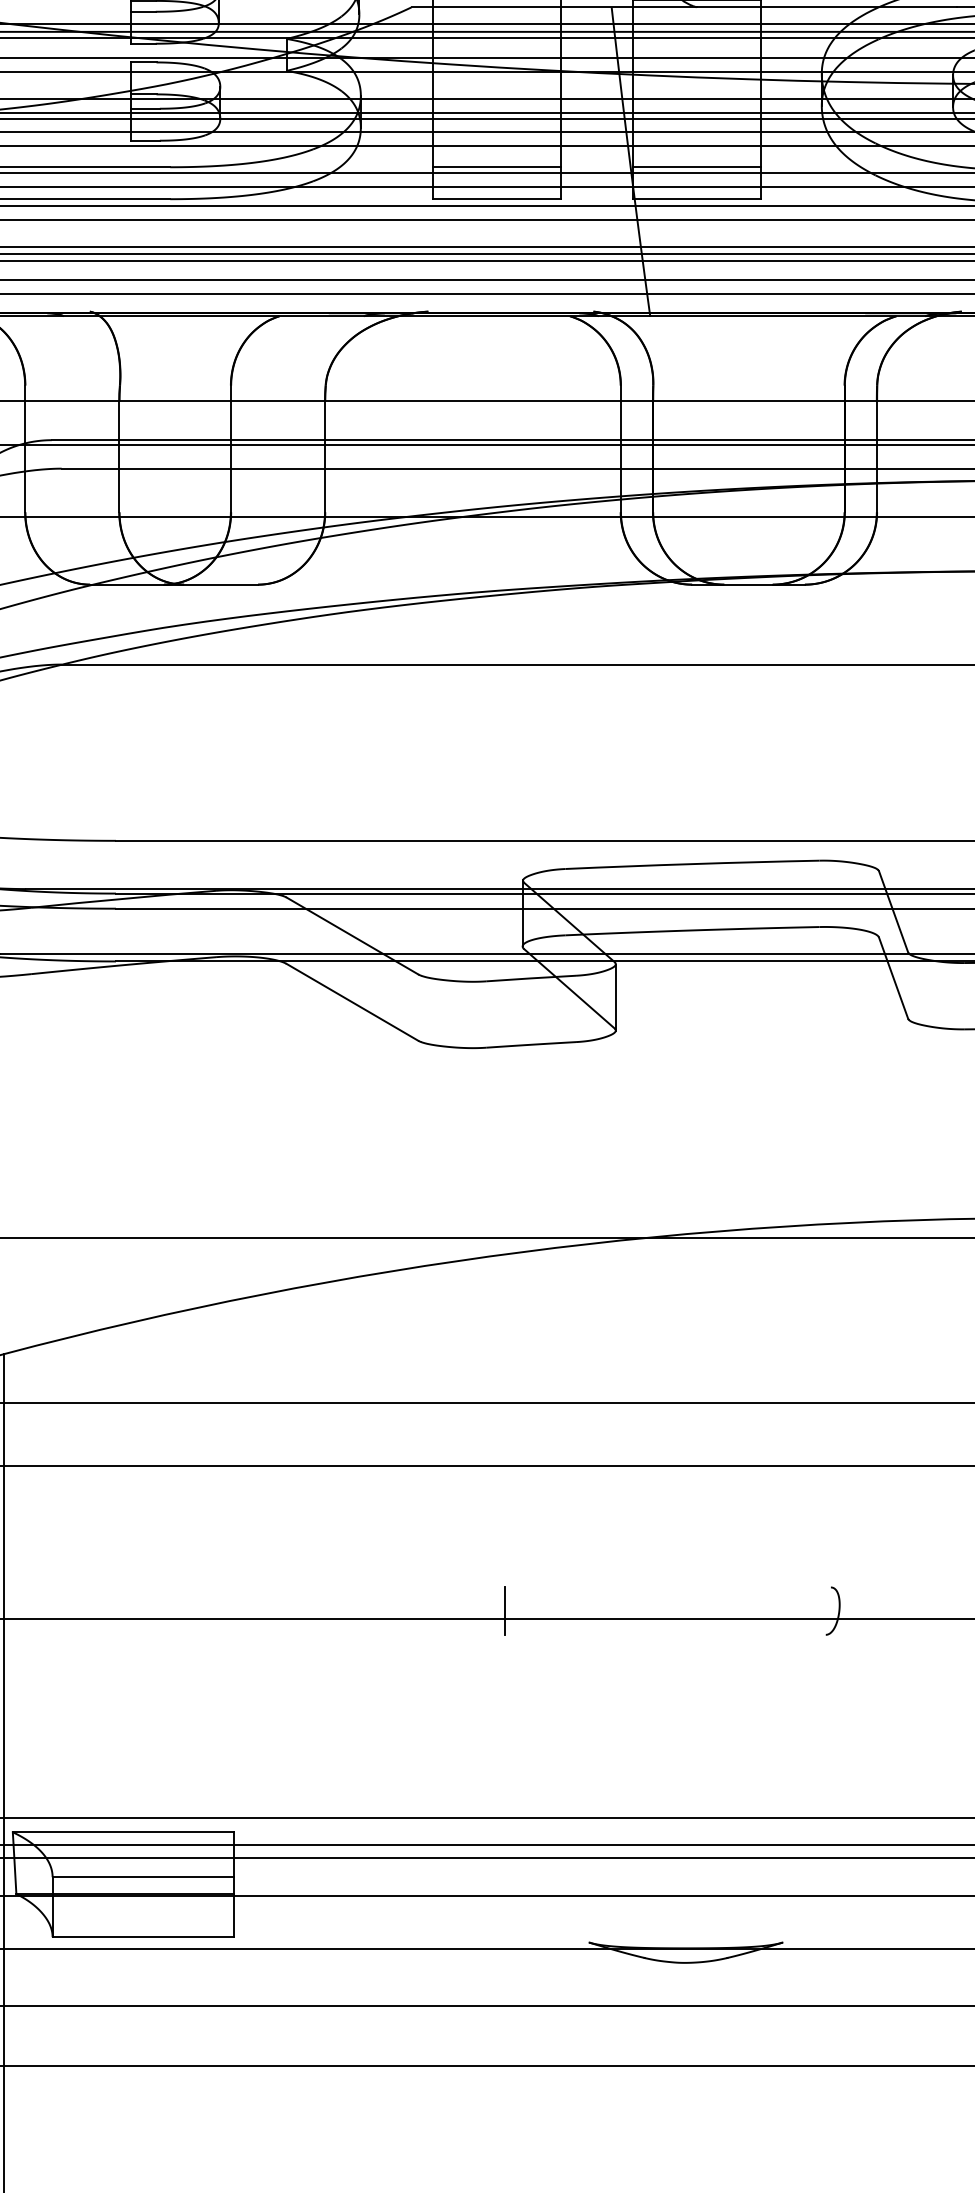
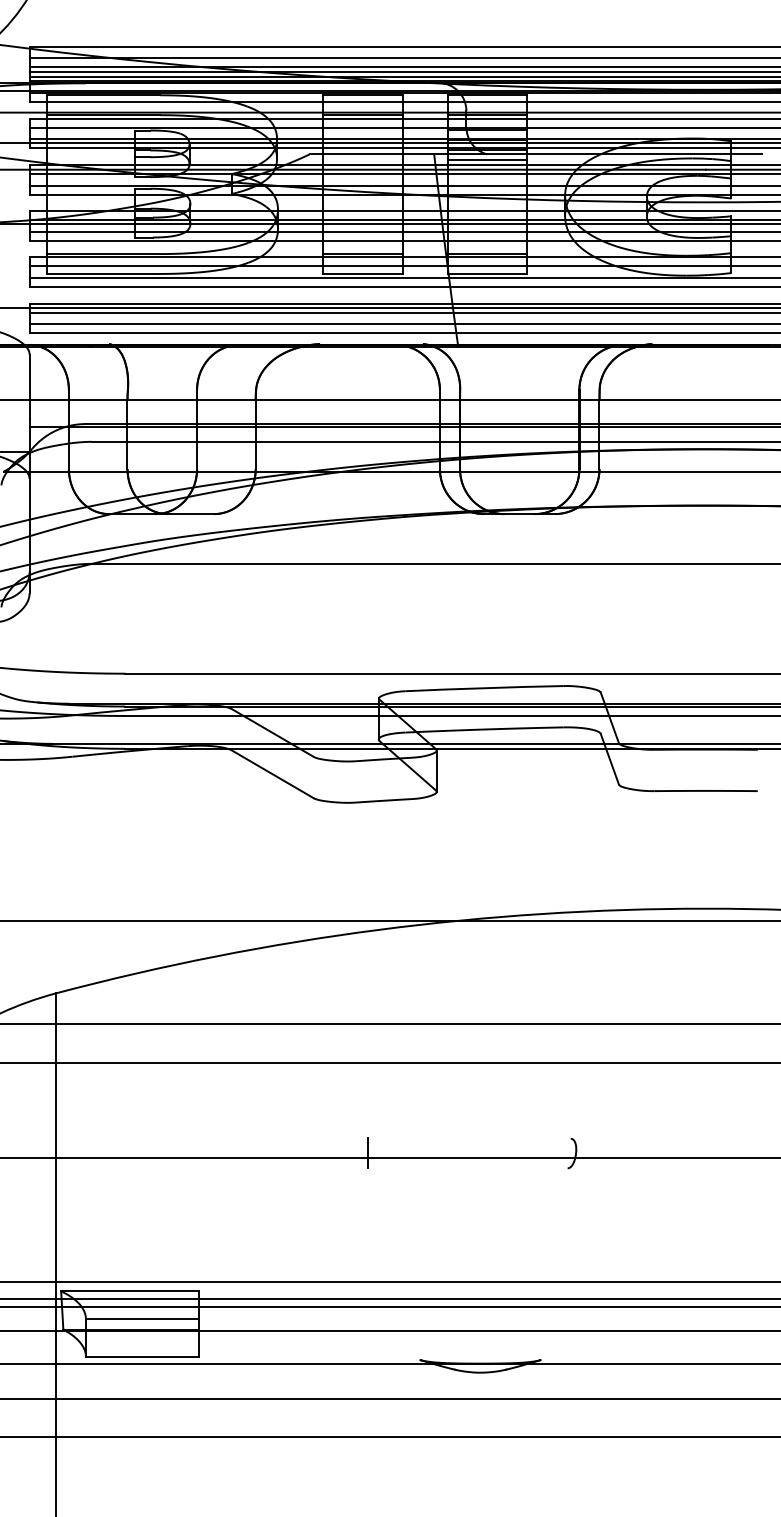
line: (697, 15) -> (487, 159), added

